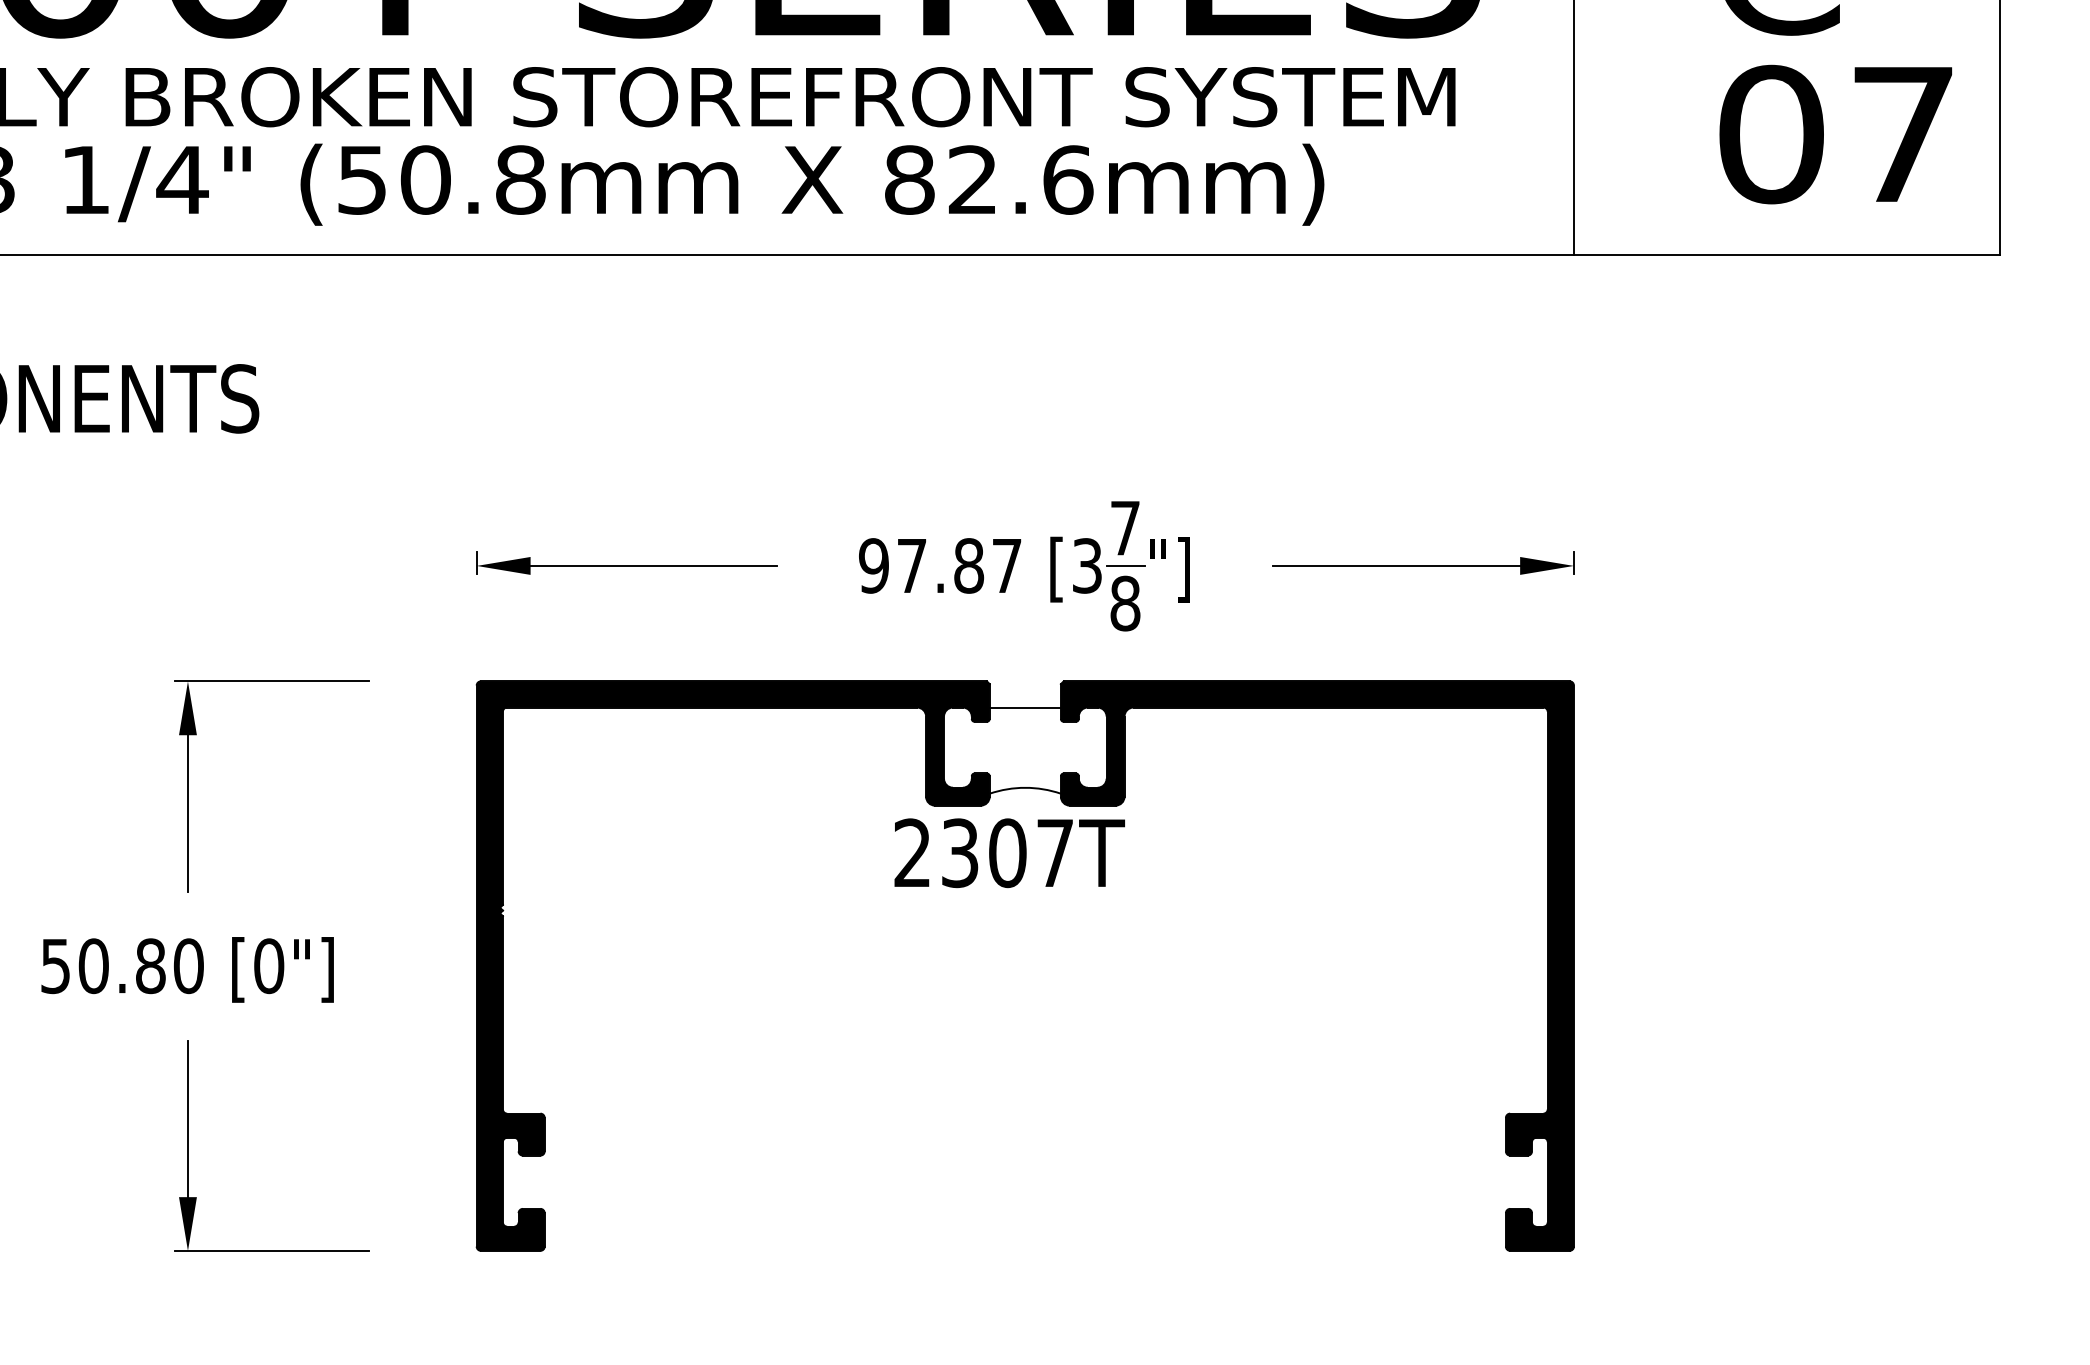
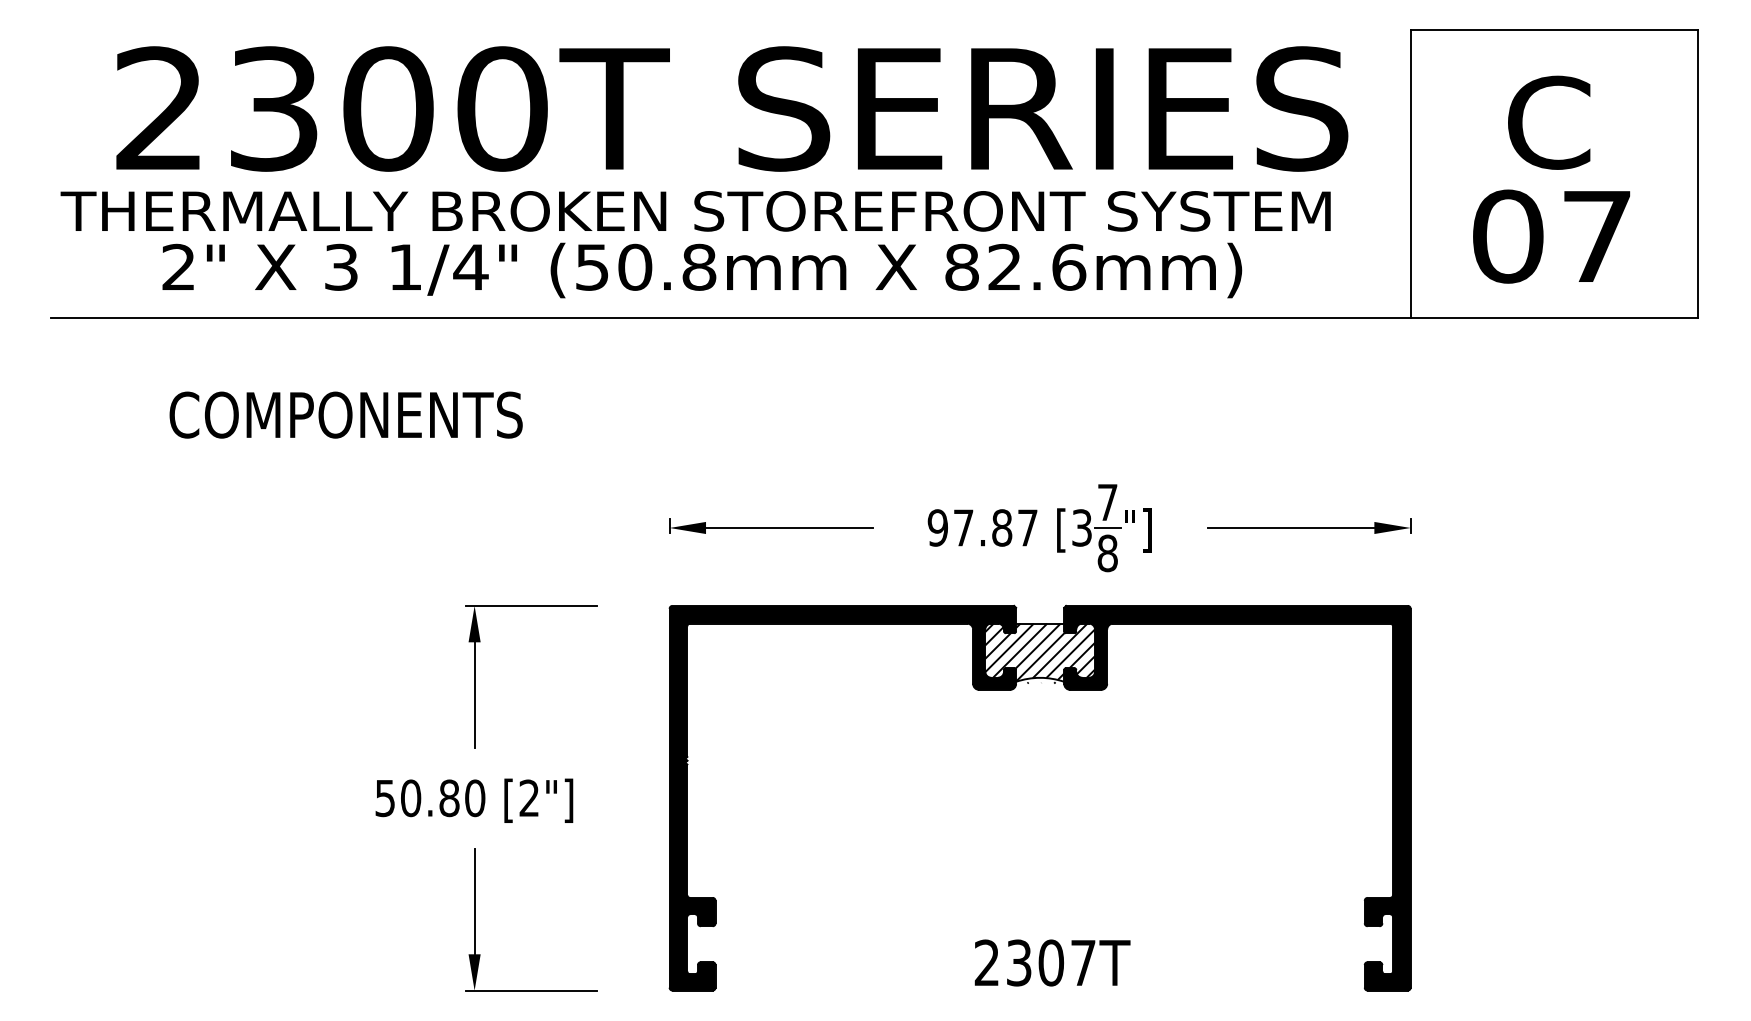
text: (1835, 134) -> (1551, 236), moved
hatch: (1025, 751) -> (1040, 653), added
text: (1009, 852) -> (1052, 962), moved
text: (269, 966) -> (529, 798), [0"] -> [2"]

